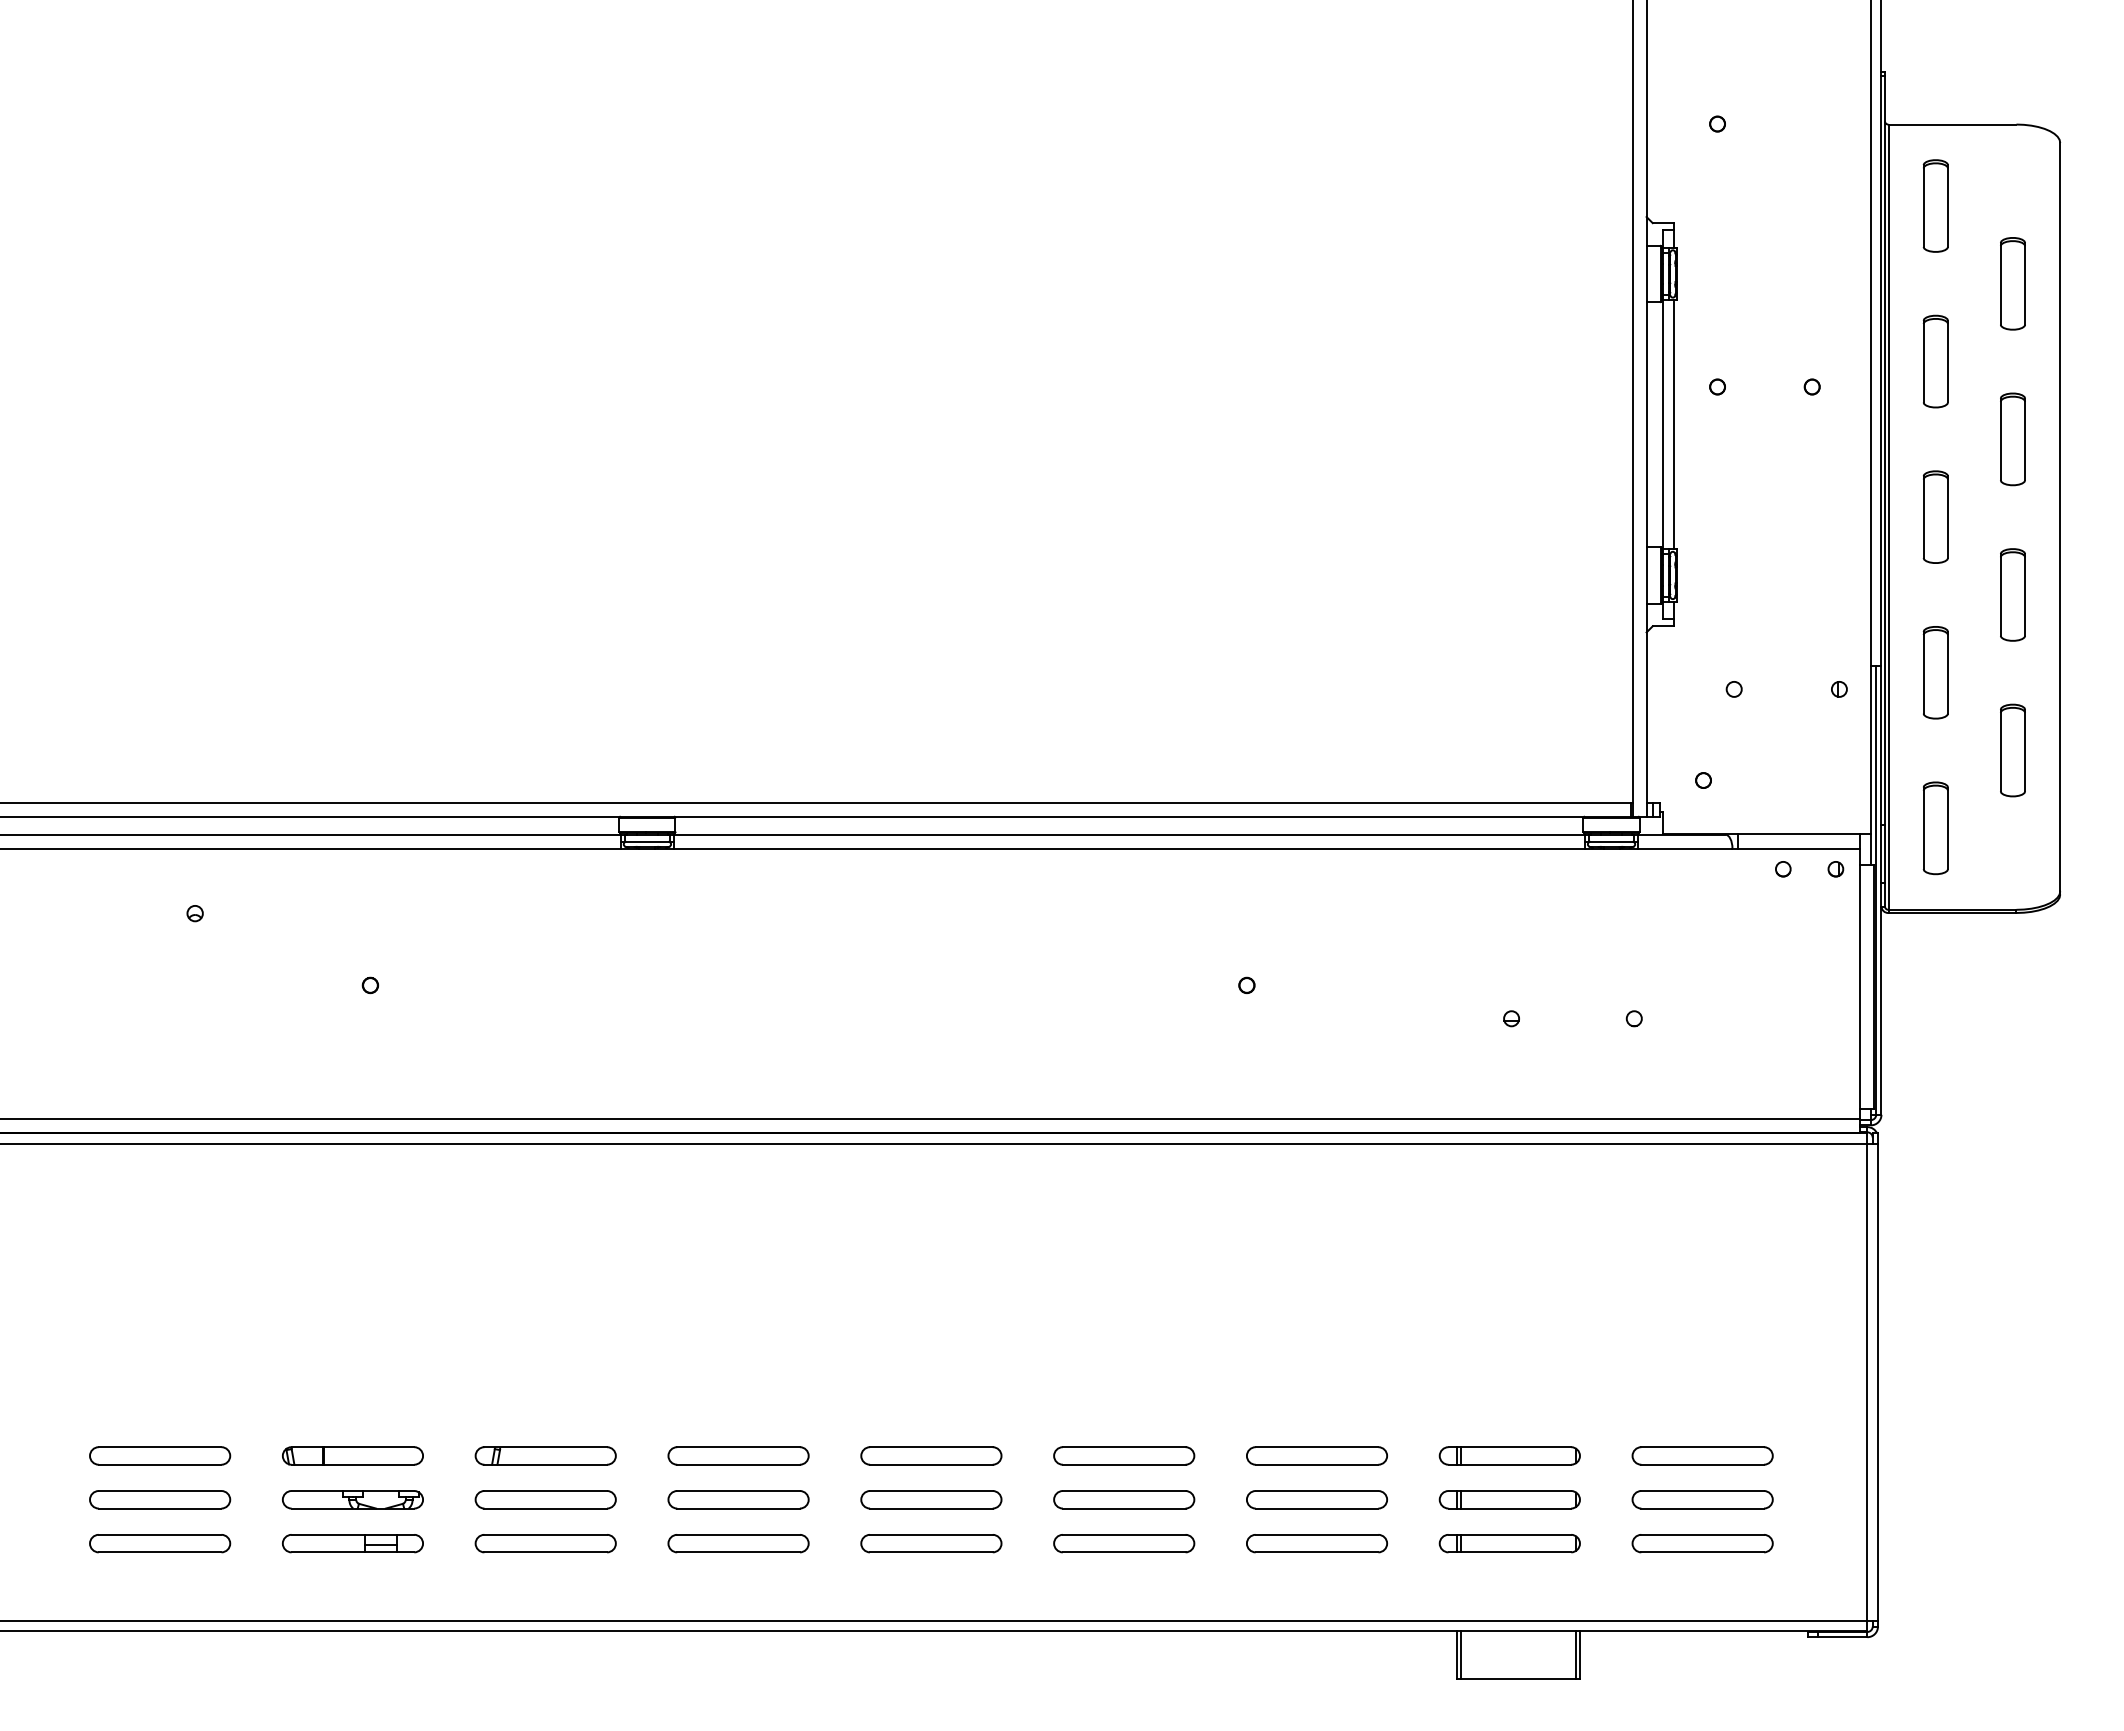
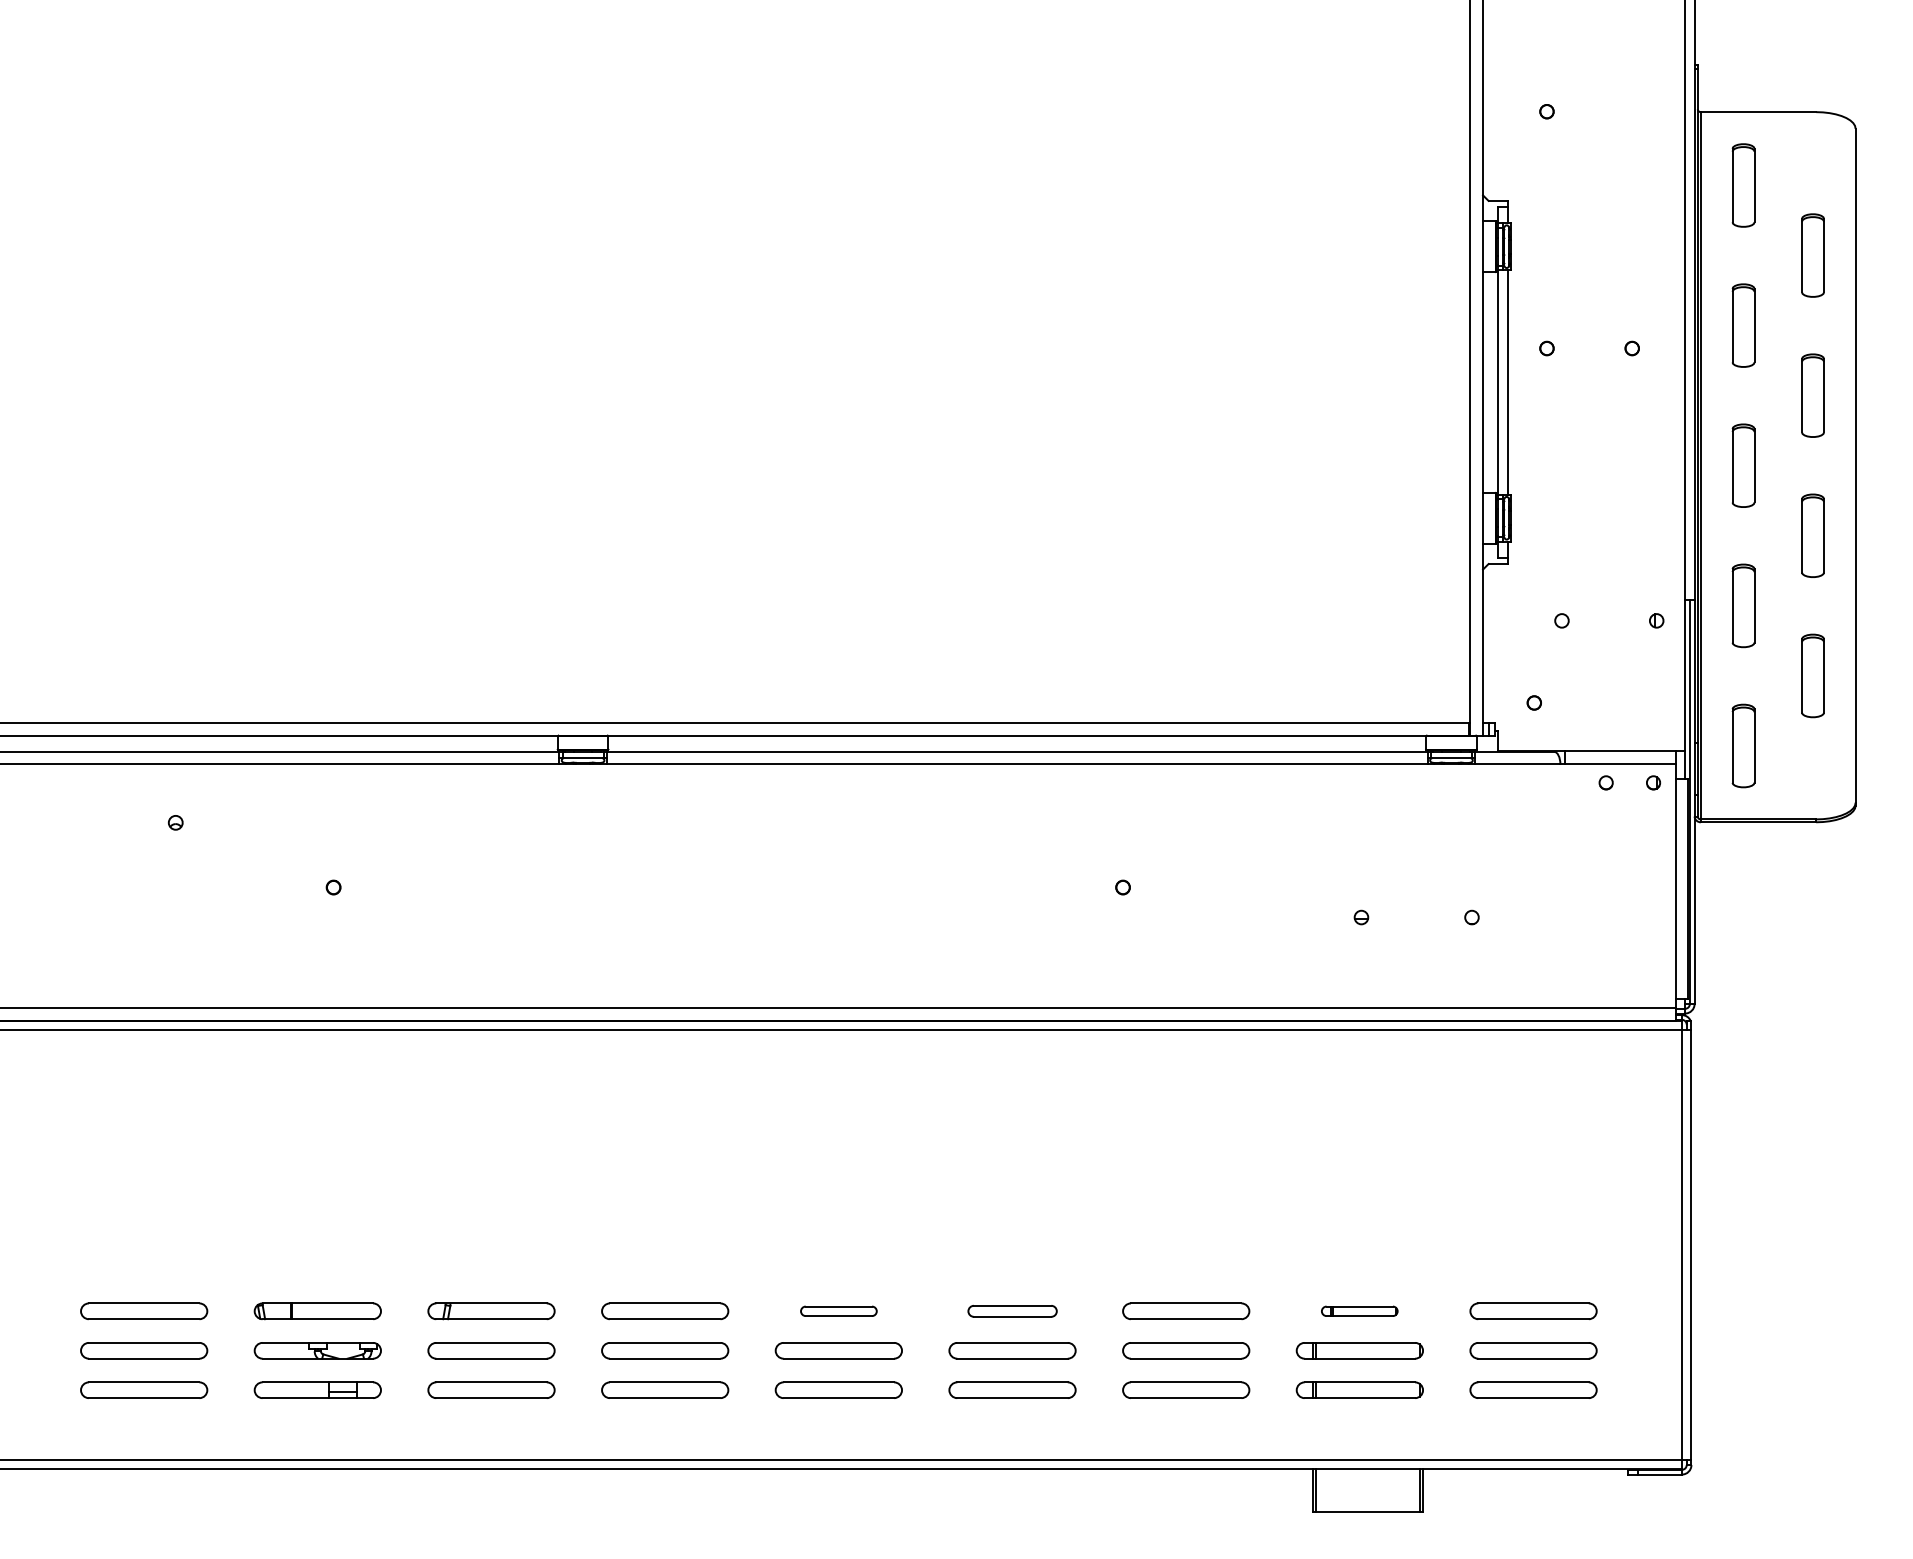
part: (931, 1455) -> (838, 1310), size x0.6
part: (1124, 1455) -> (1012, 1310), size x0.7
part: (1509, 1455) -> (1359, 1310), size x0.6

